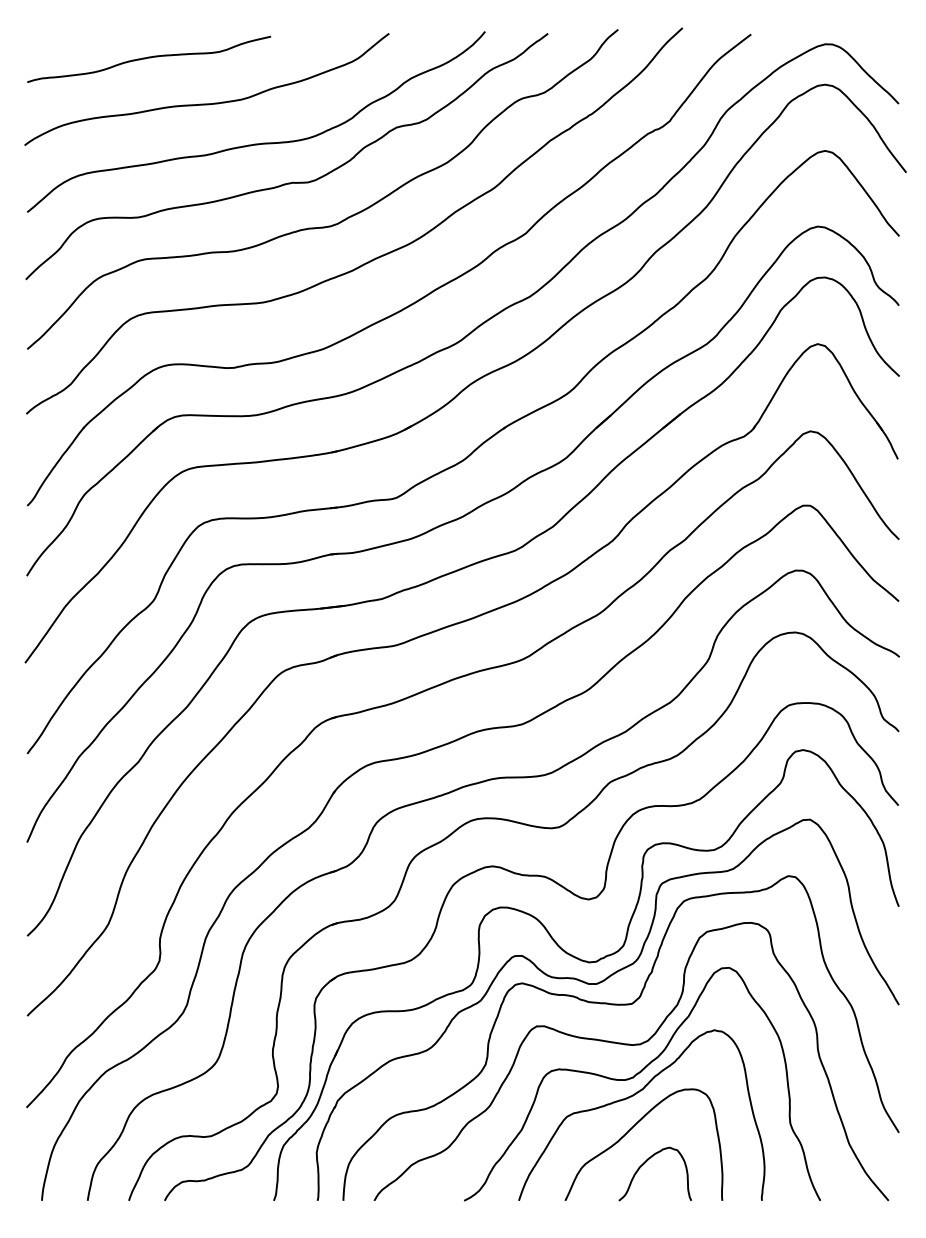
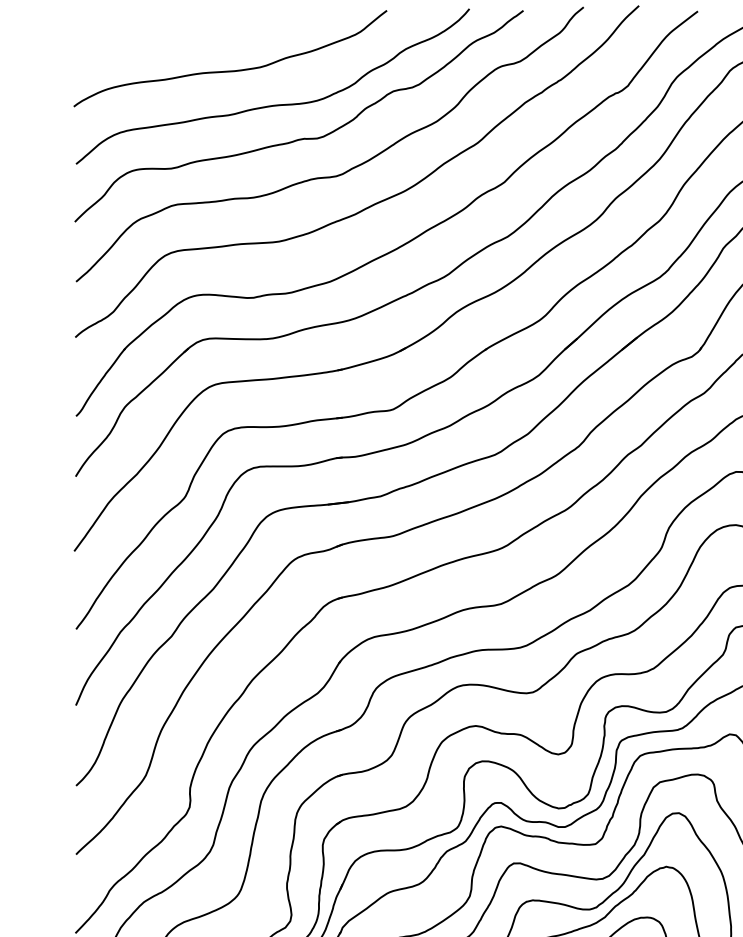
curve: (149, 58) -> (181, 32), removed

